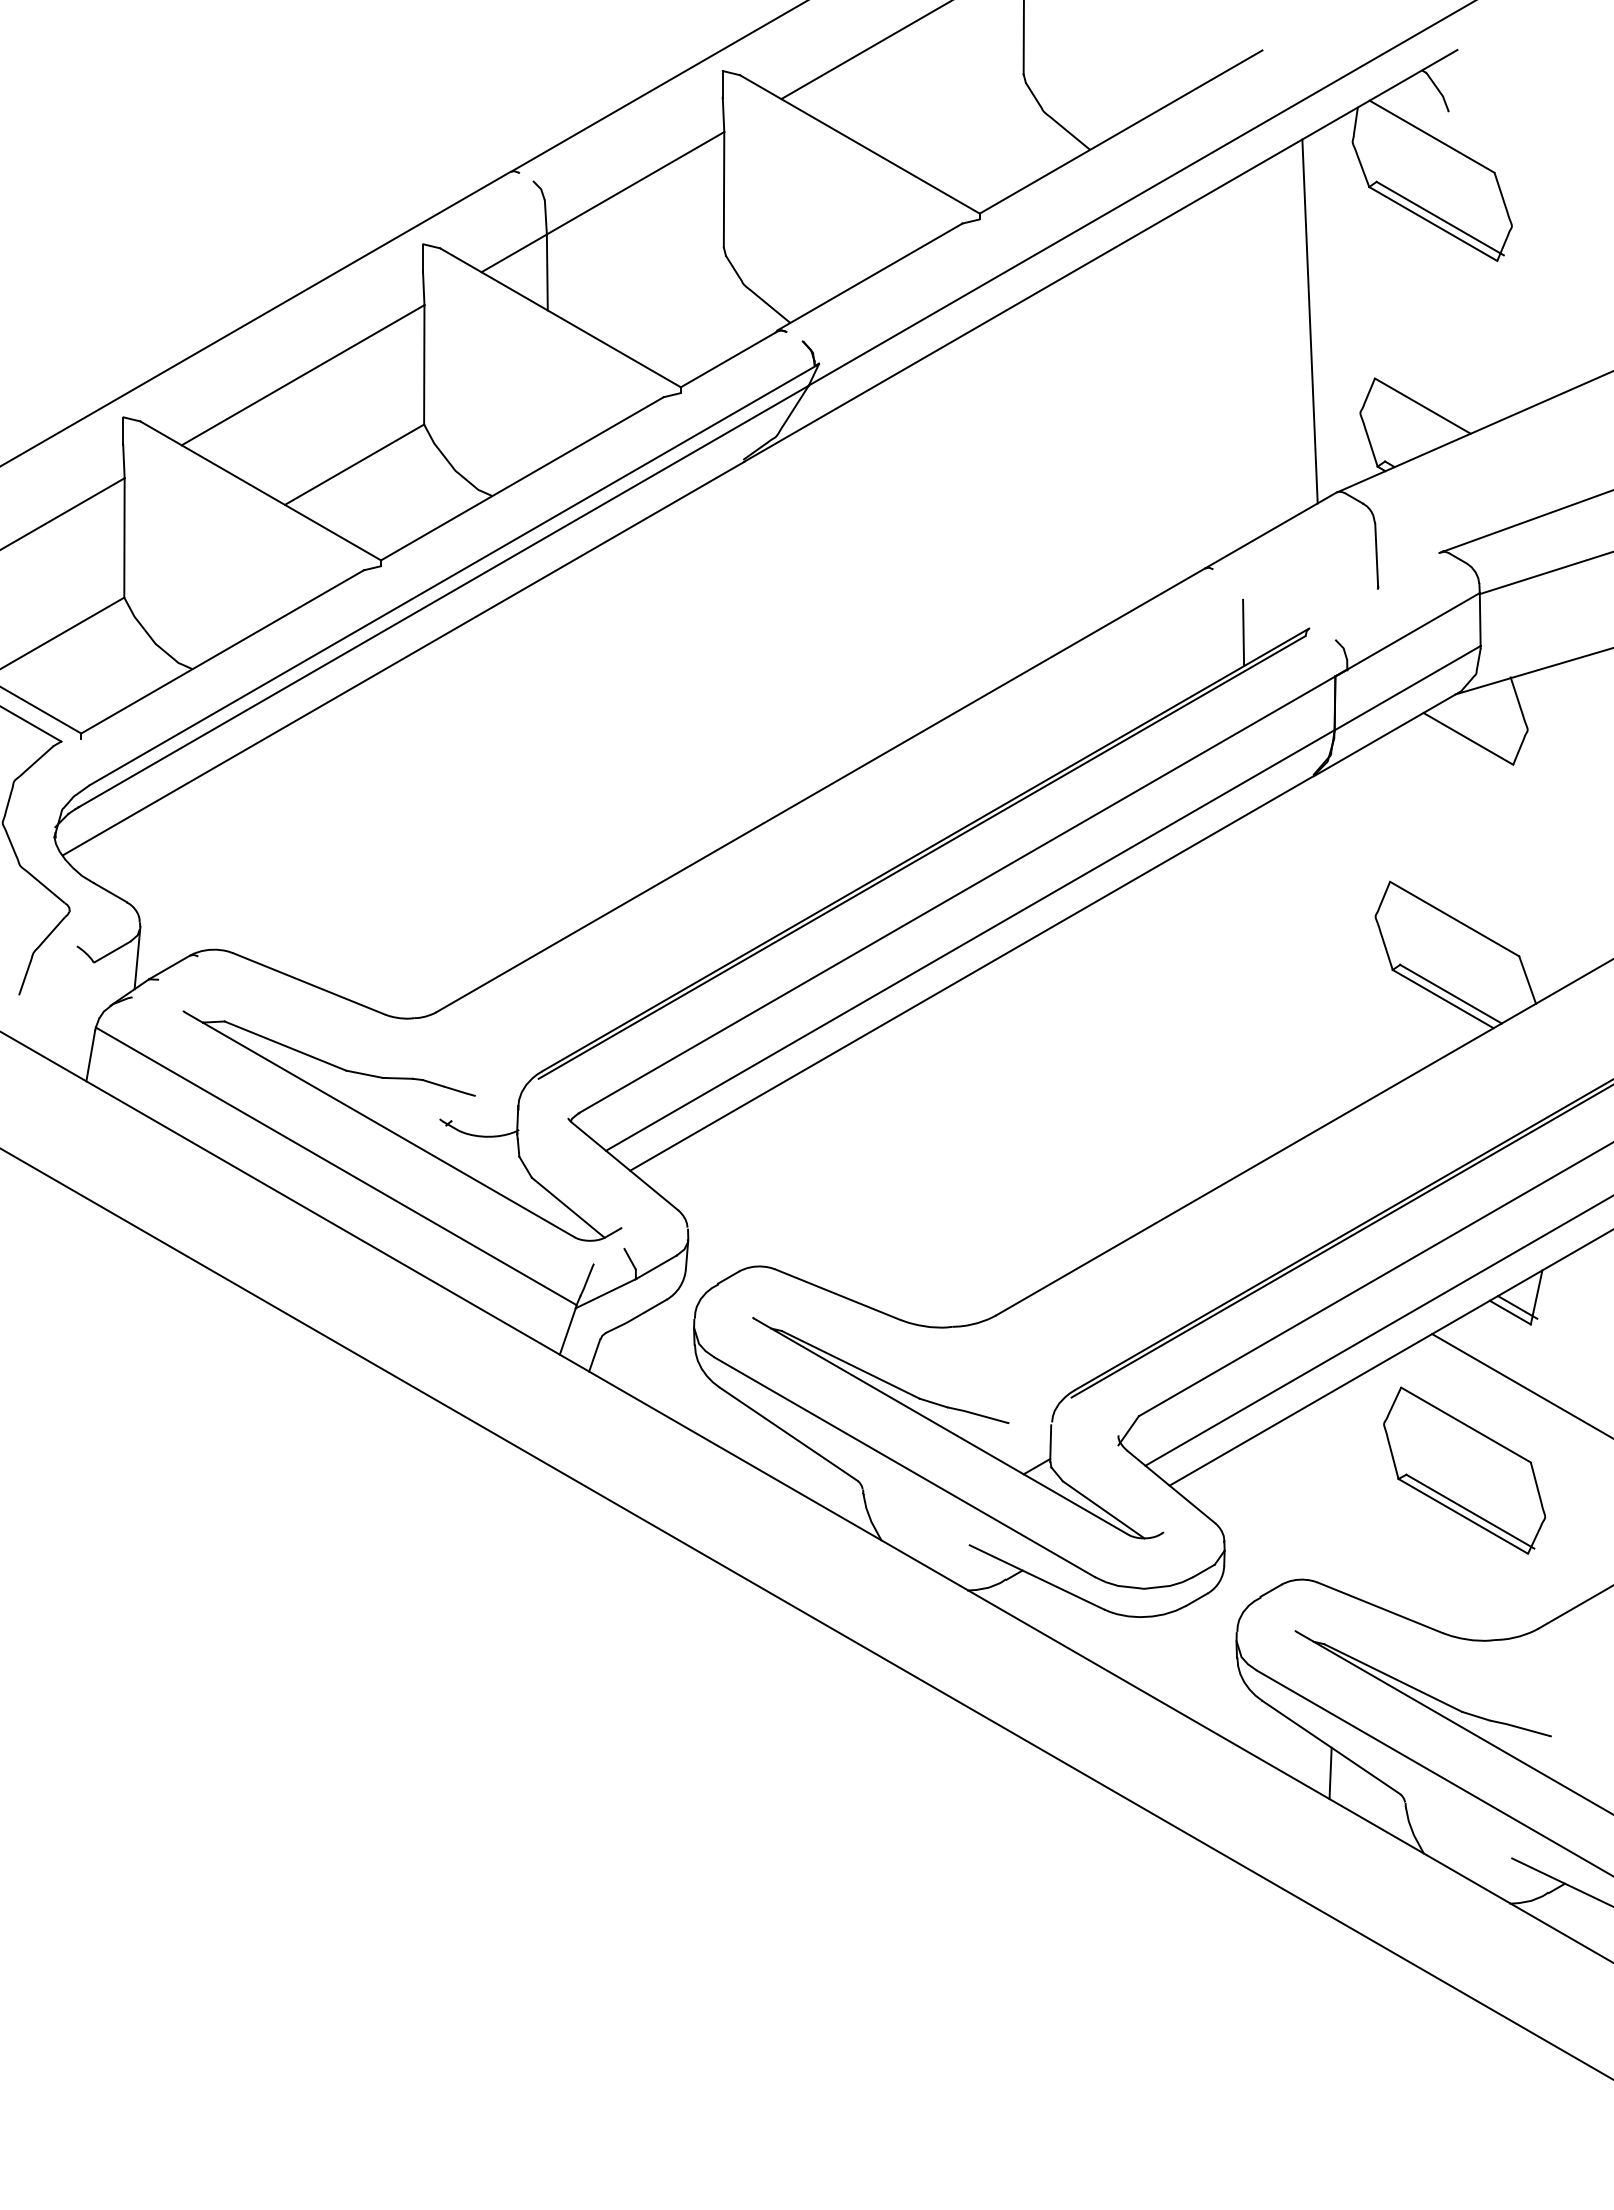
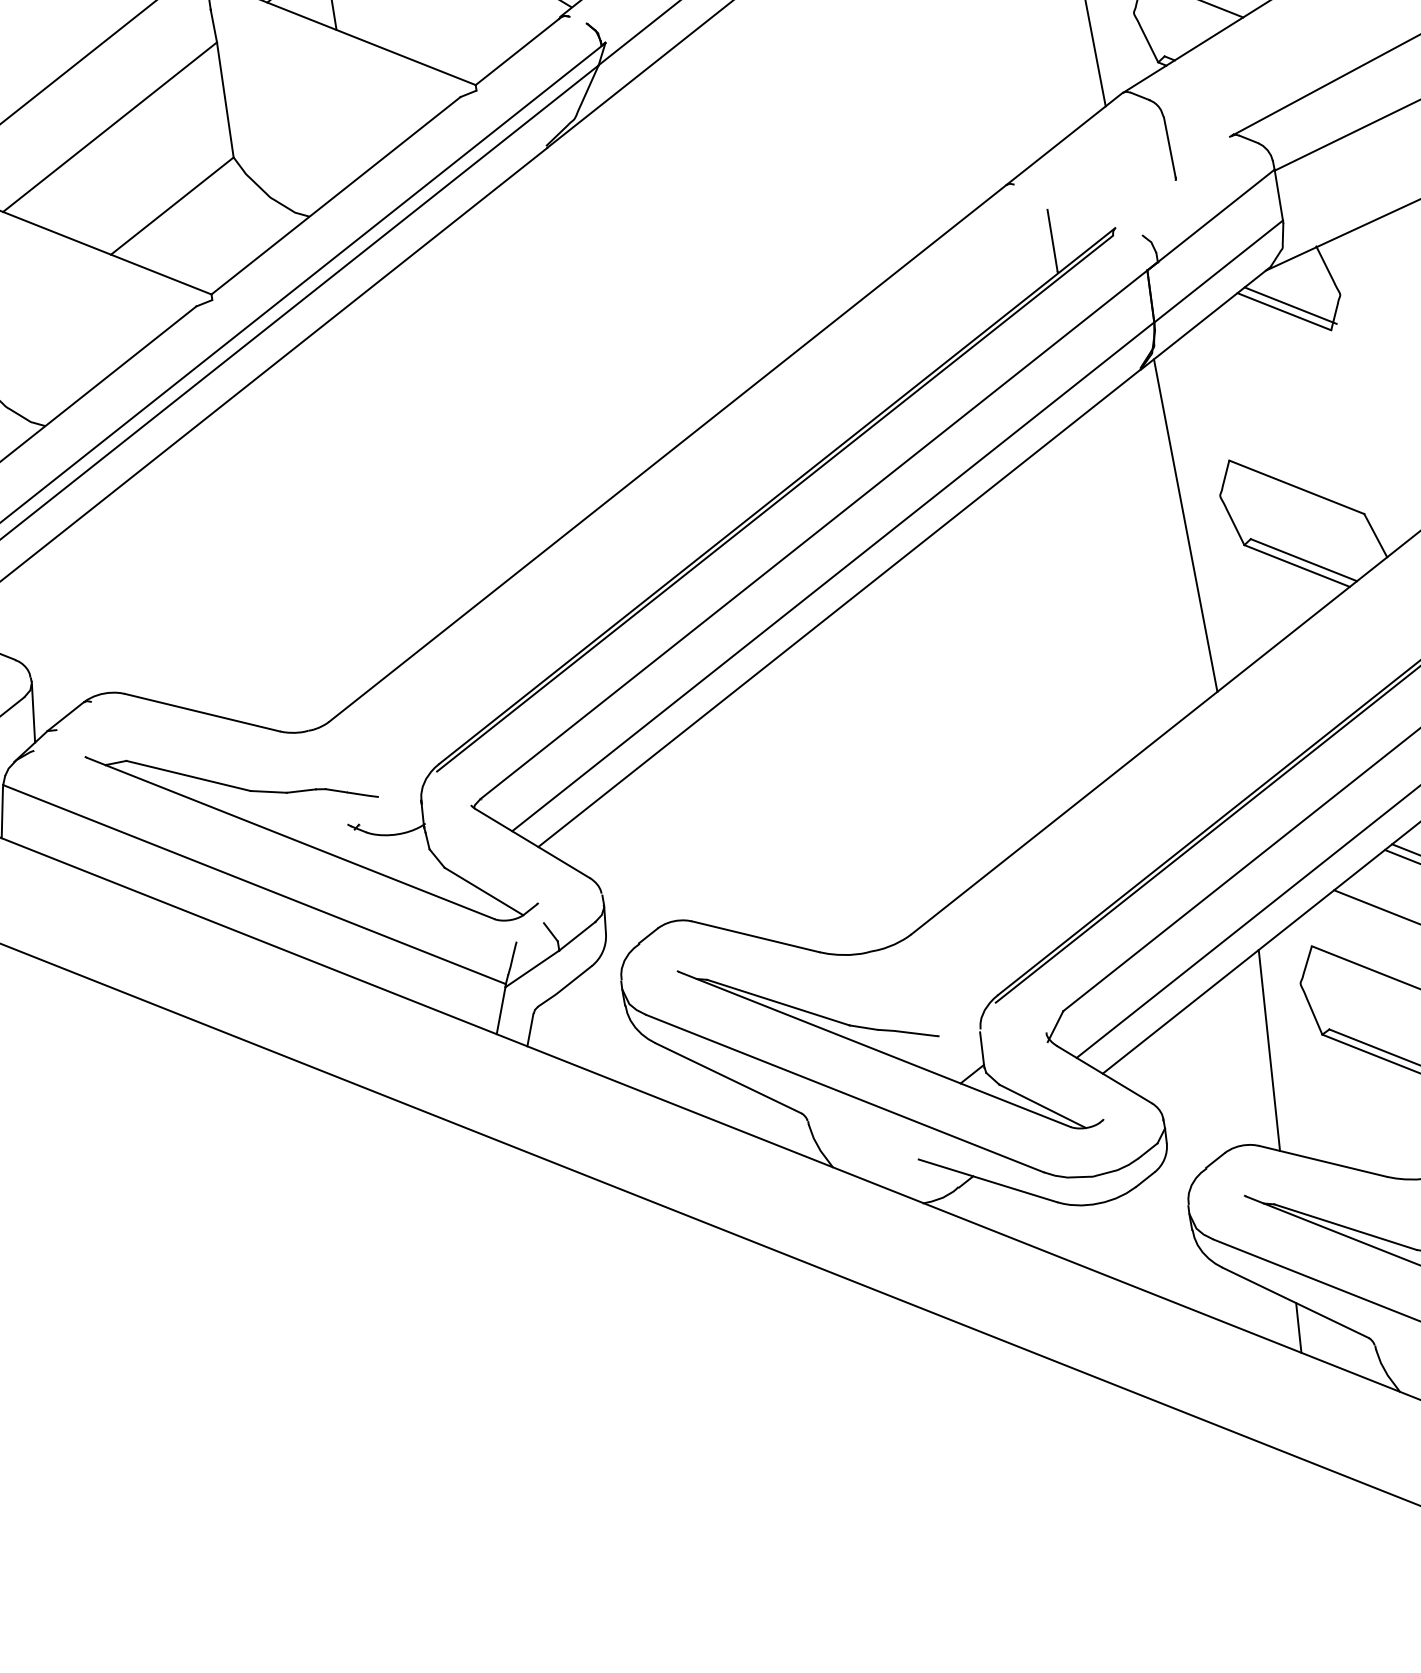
line: (1475, 733) -> (1290, 305), added
line: (1335, 940) -> (1185, 524), added
line: (1342, 1486) -> (1269, 1049), added

